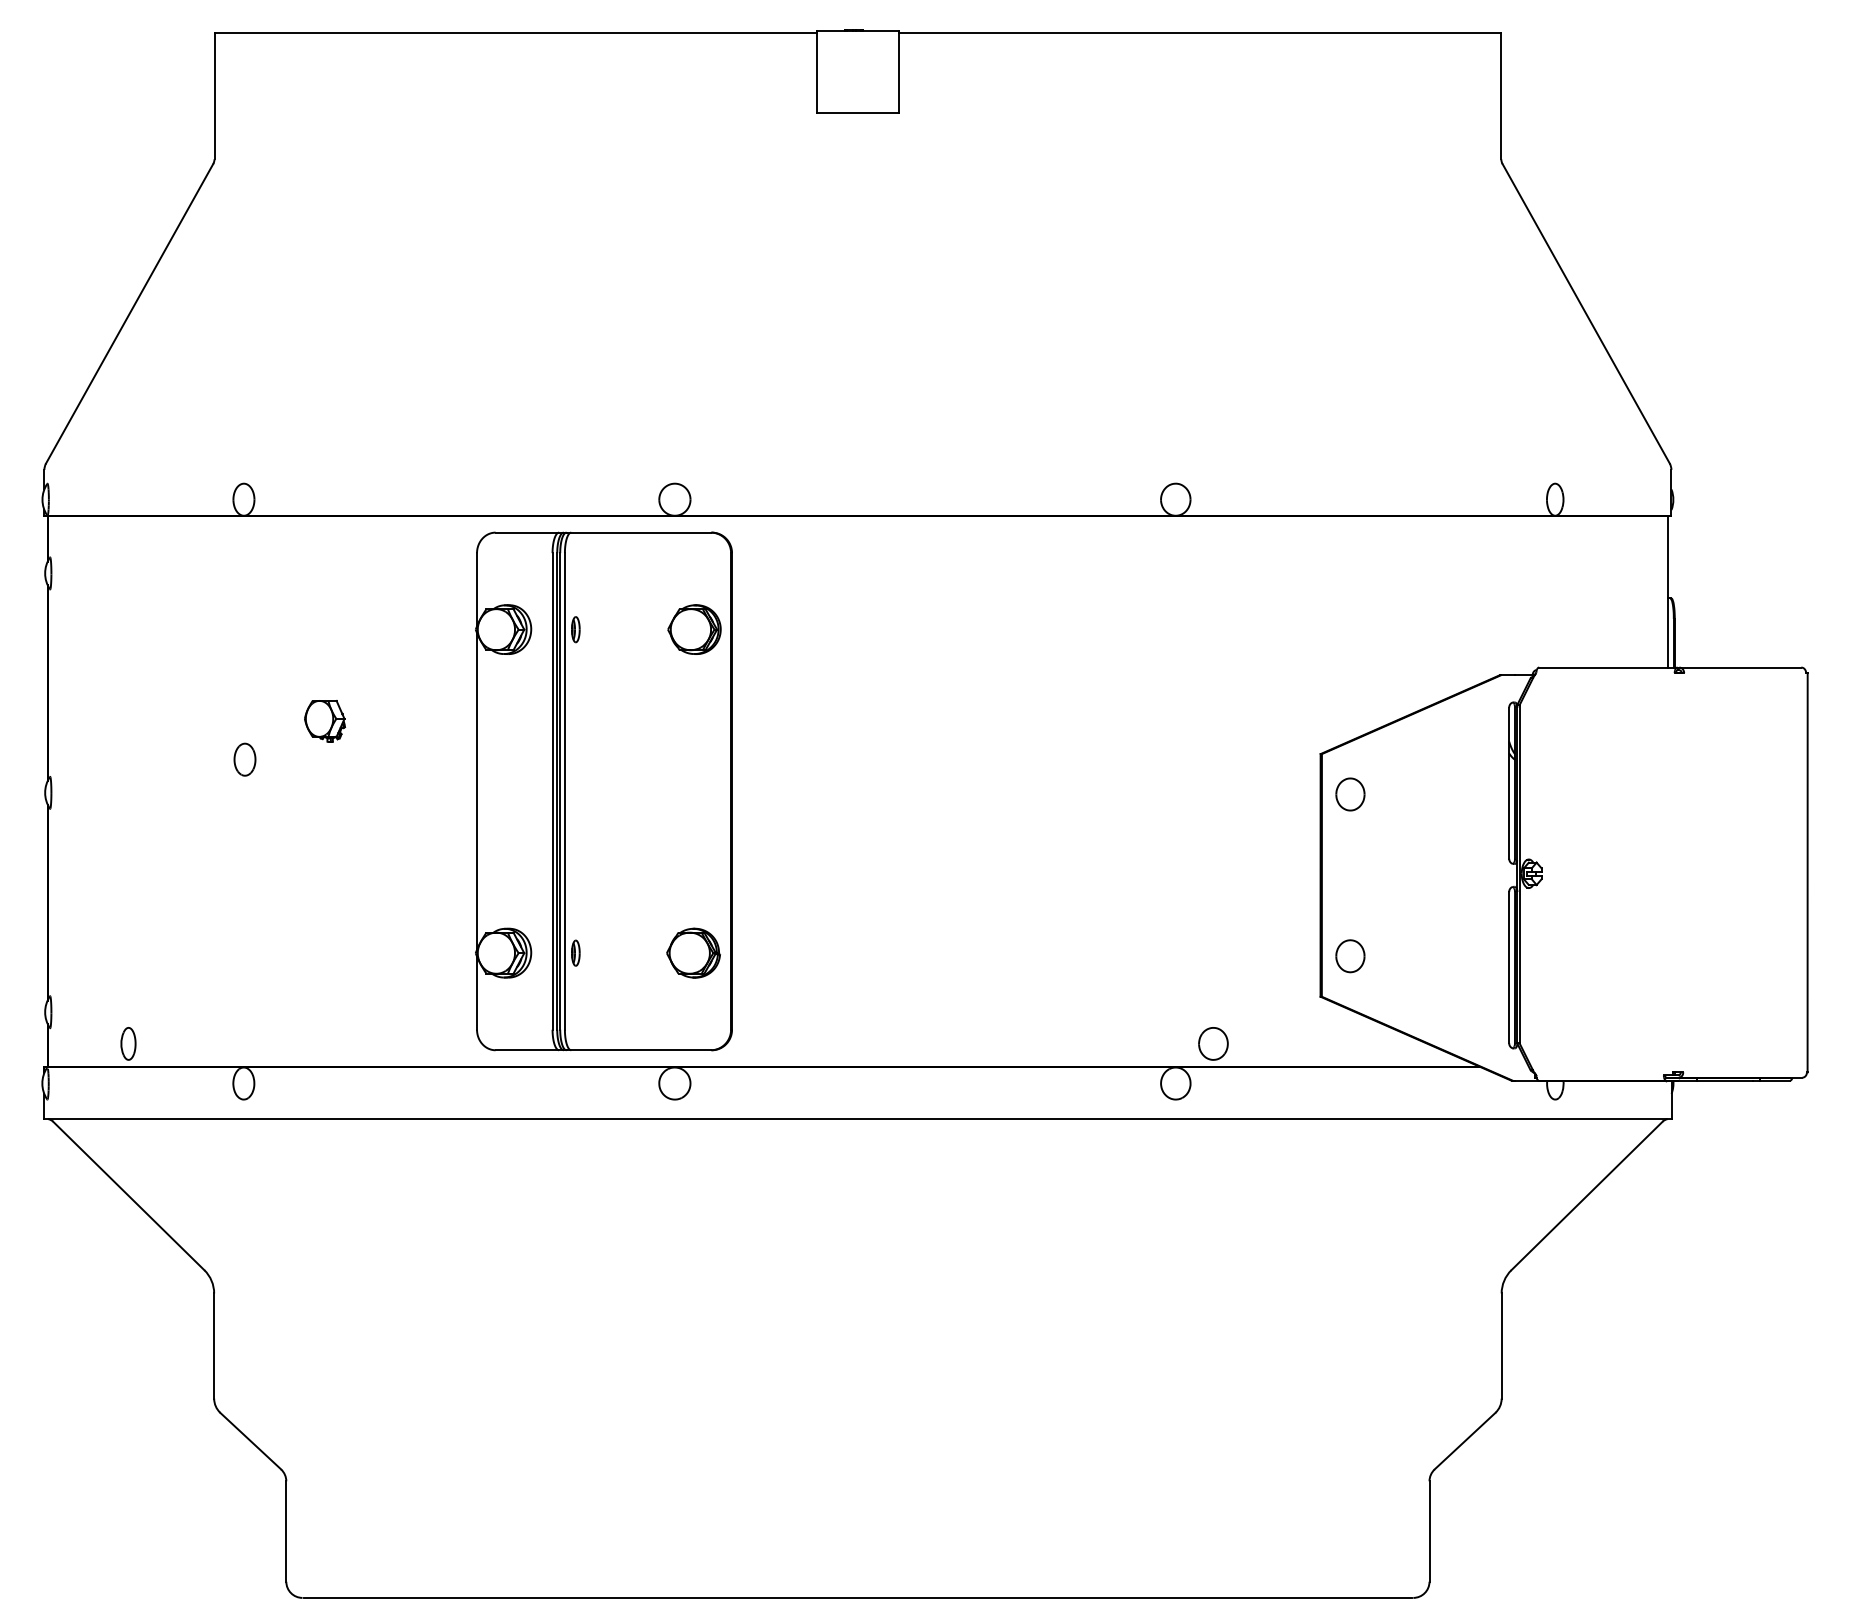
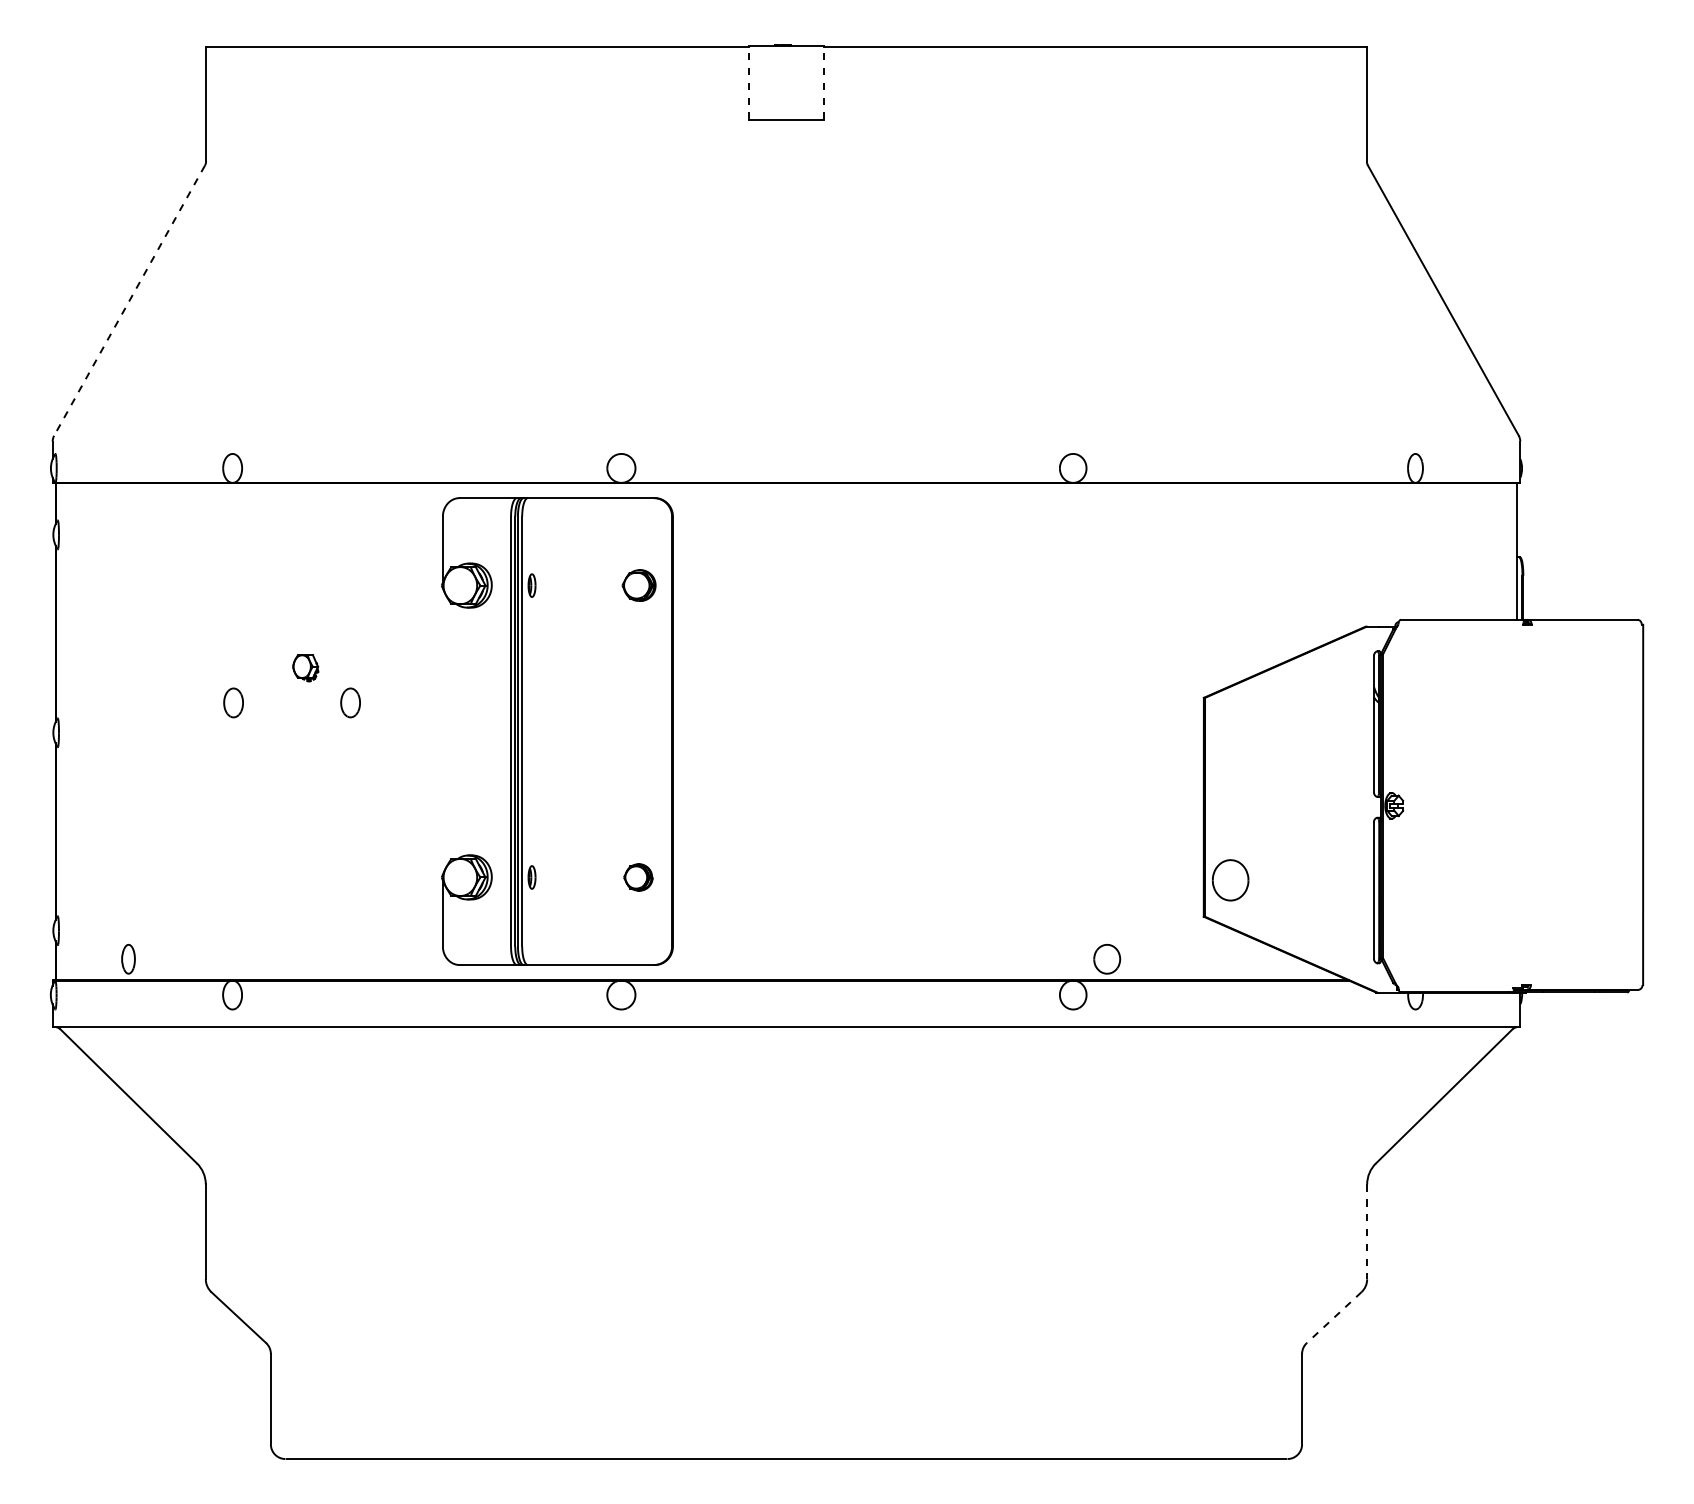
line: (816, 71) -> (749, 82), solid -> dashed
line: (898, 71) -> (823, 82), solid -> dashed
line: (129, 313) -> (129, 300), solid -> dashed
part: (693, 629) -> (638, 585), size x0.7
part: (324, 720) -> (305, 667), size x0.7
part: (374, 759) -> (350, 702), added
line: (476, 791) -> (442, 731), removed
part: (1350, 794) -> (1230, 734), removed
part: (693, 953) -> (638, 877), size x0.6
part: (1350, 955) -> (1230, 879), size x1.4
line: (1502, 1346) -> (1367, 1232), solid -> dashed
line: (1464, 1441) -> (1333, 1317), solid -> dashed

